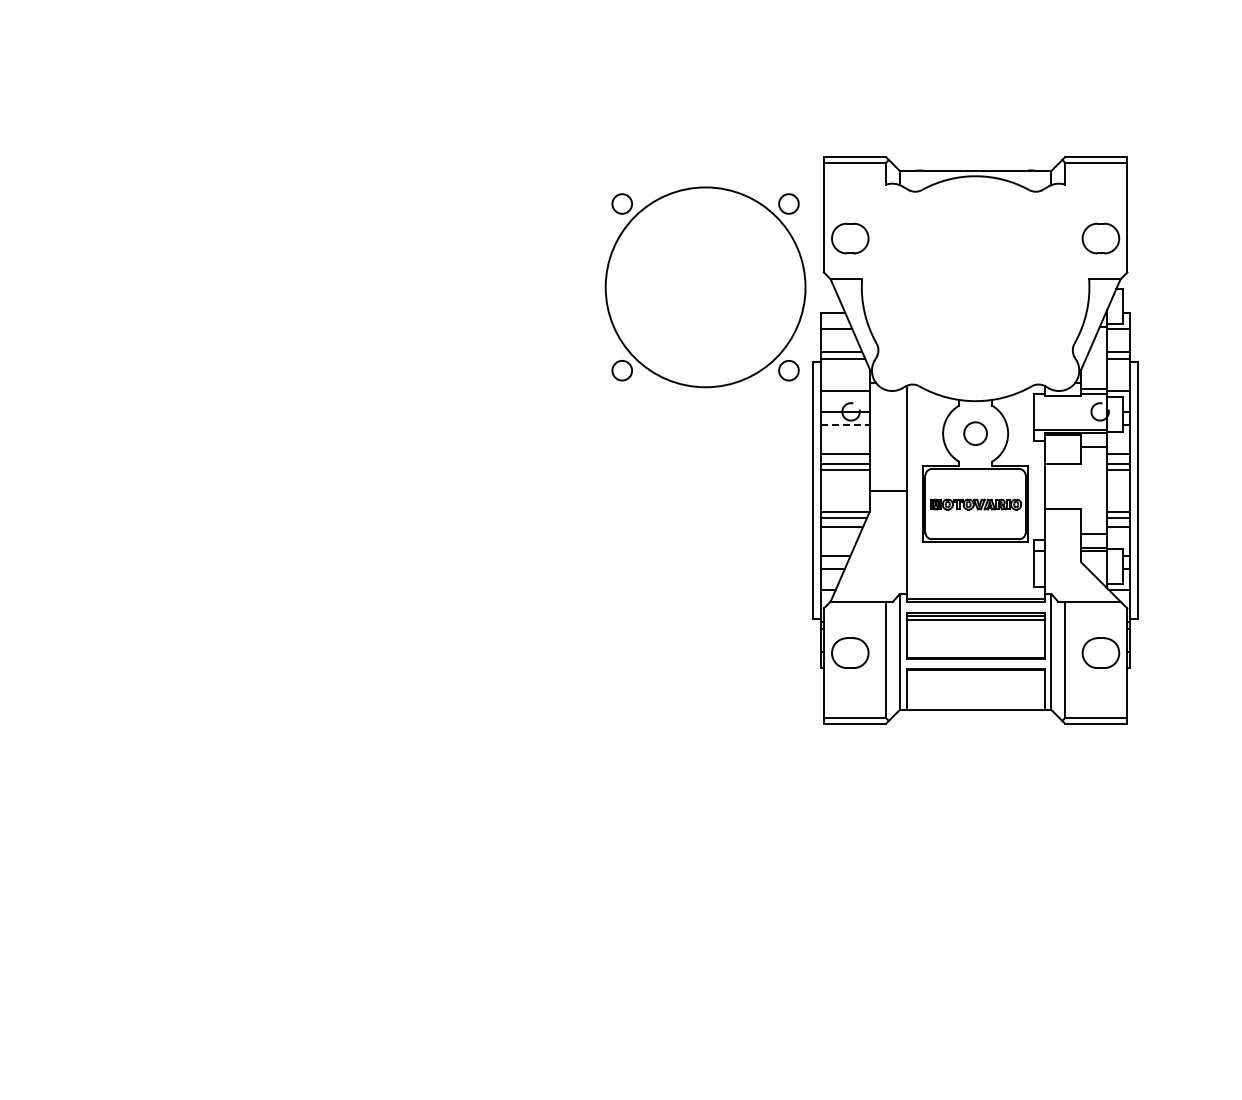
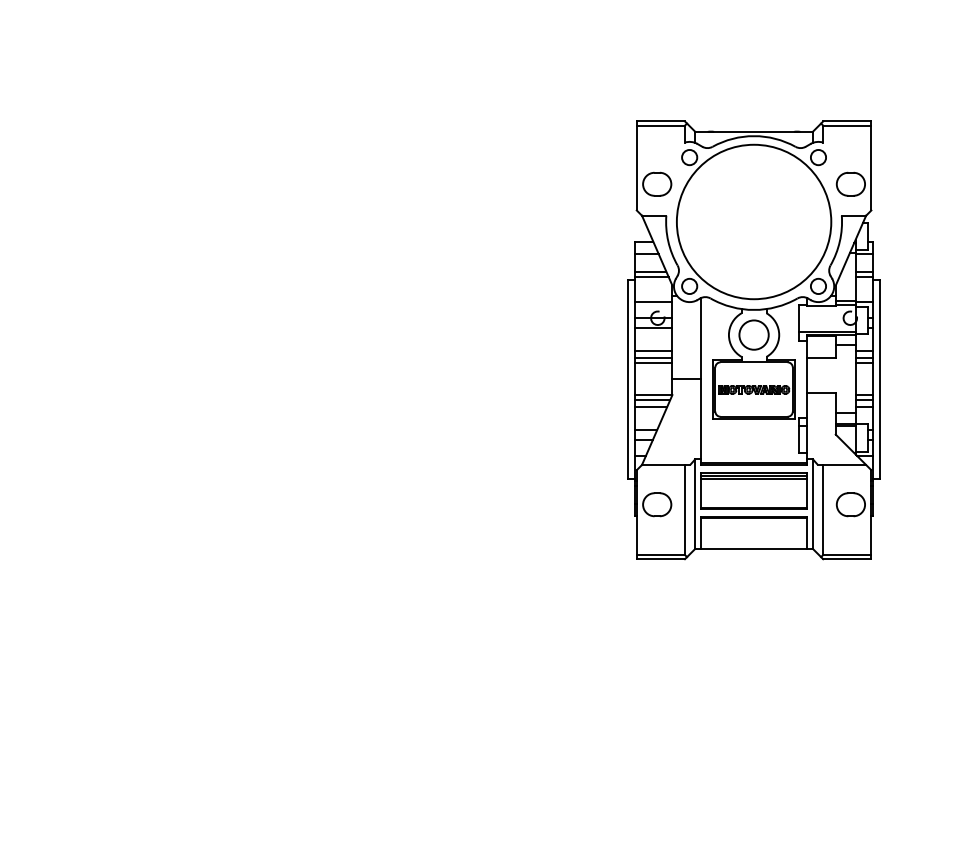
part: (705, 287) -> (753, 222), moved
line: (846, 425) -> (654, 328), dashed -> solid
circle: (975, 433) -> (753, 334), size x1.67

